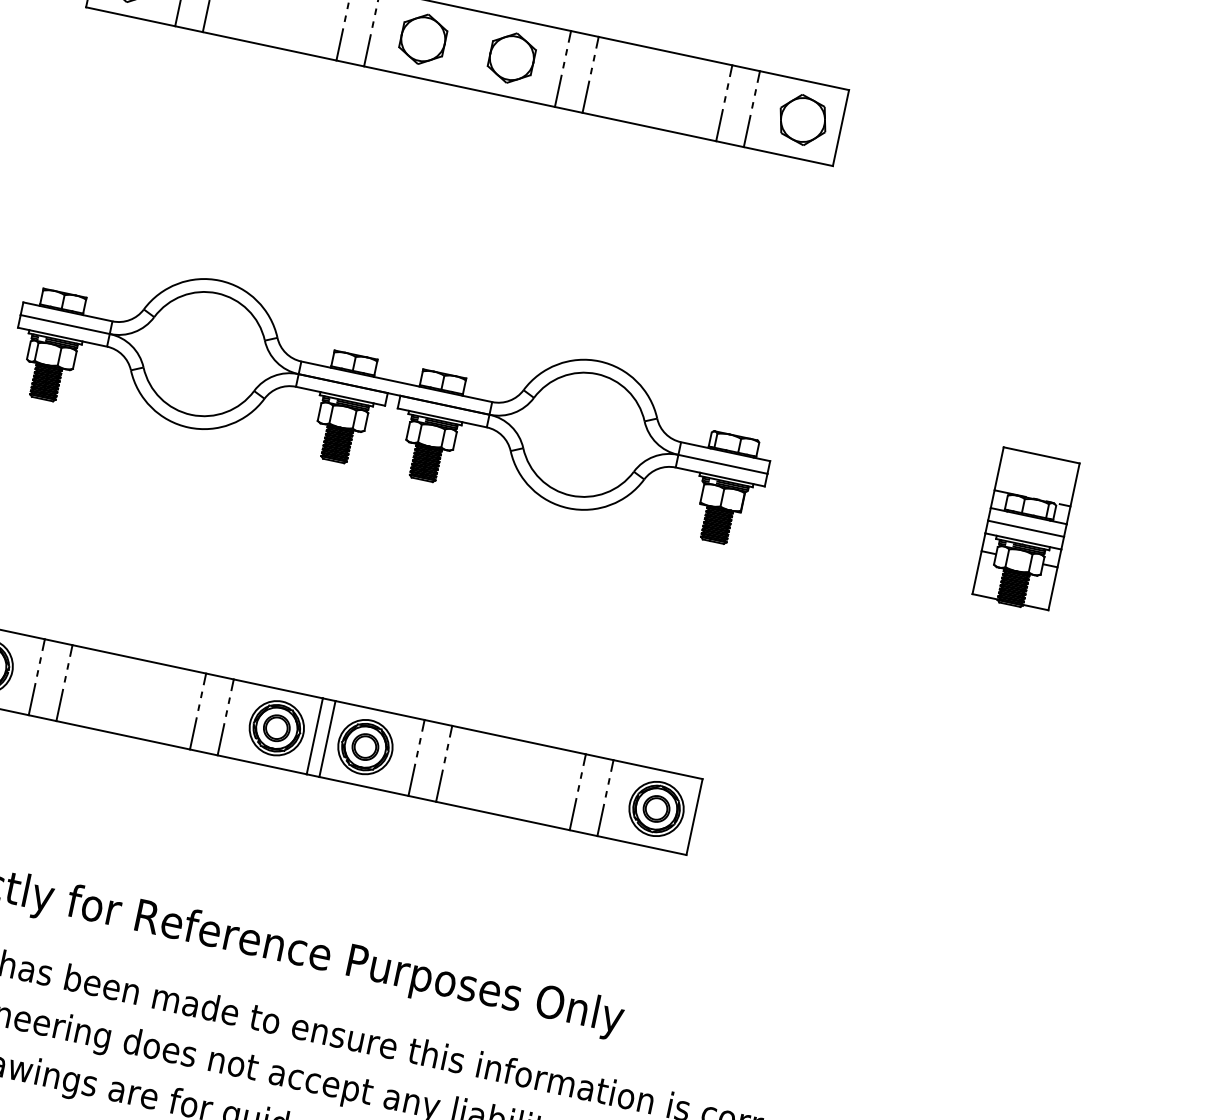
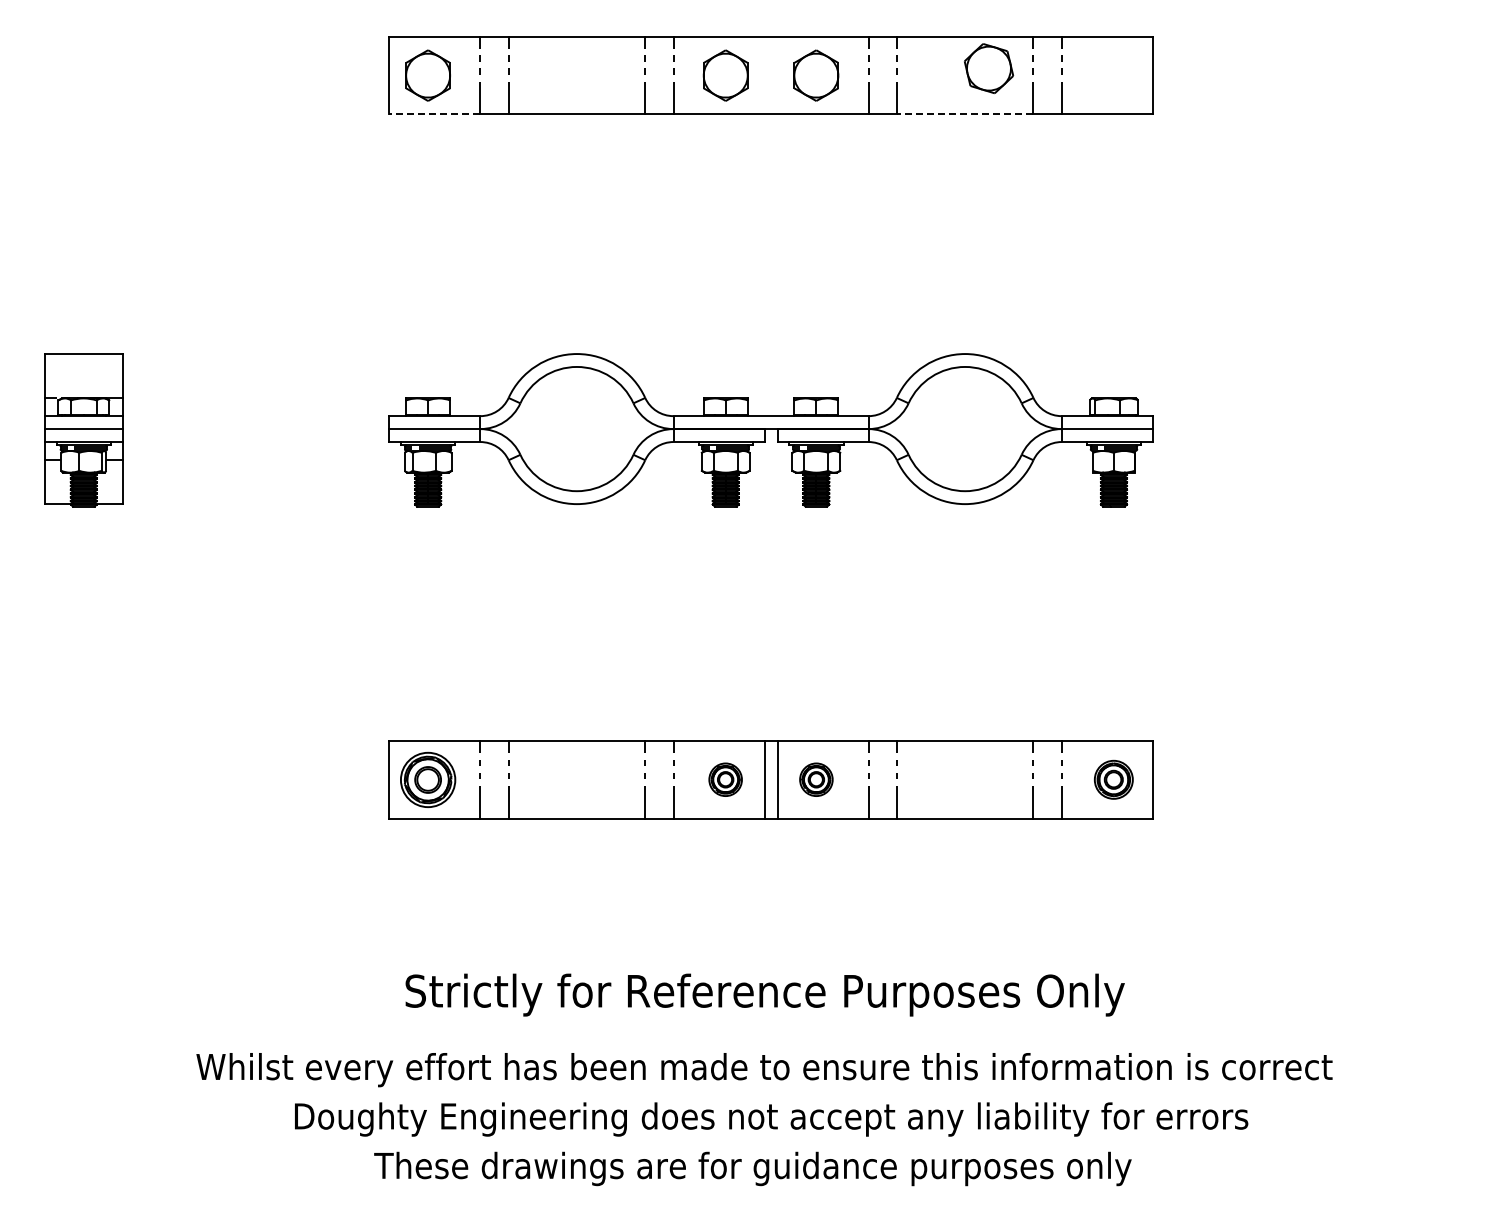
line: (130, 16) -> (434, 114), solid -> dashed
part: (803, 119) -> (989, 68), moved
line: (648, 126) -> (964, 114), solid -> dashed
part: (1025, 530) -> (1416, 430), removed
part: (276, 727) -> (725, 779), size x0.6
part: (365, 746) -> (816, 779), size x0.6
part: (656, 808) -> (1113, 779), size x0.7

